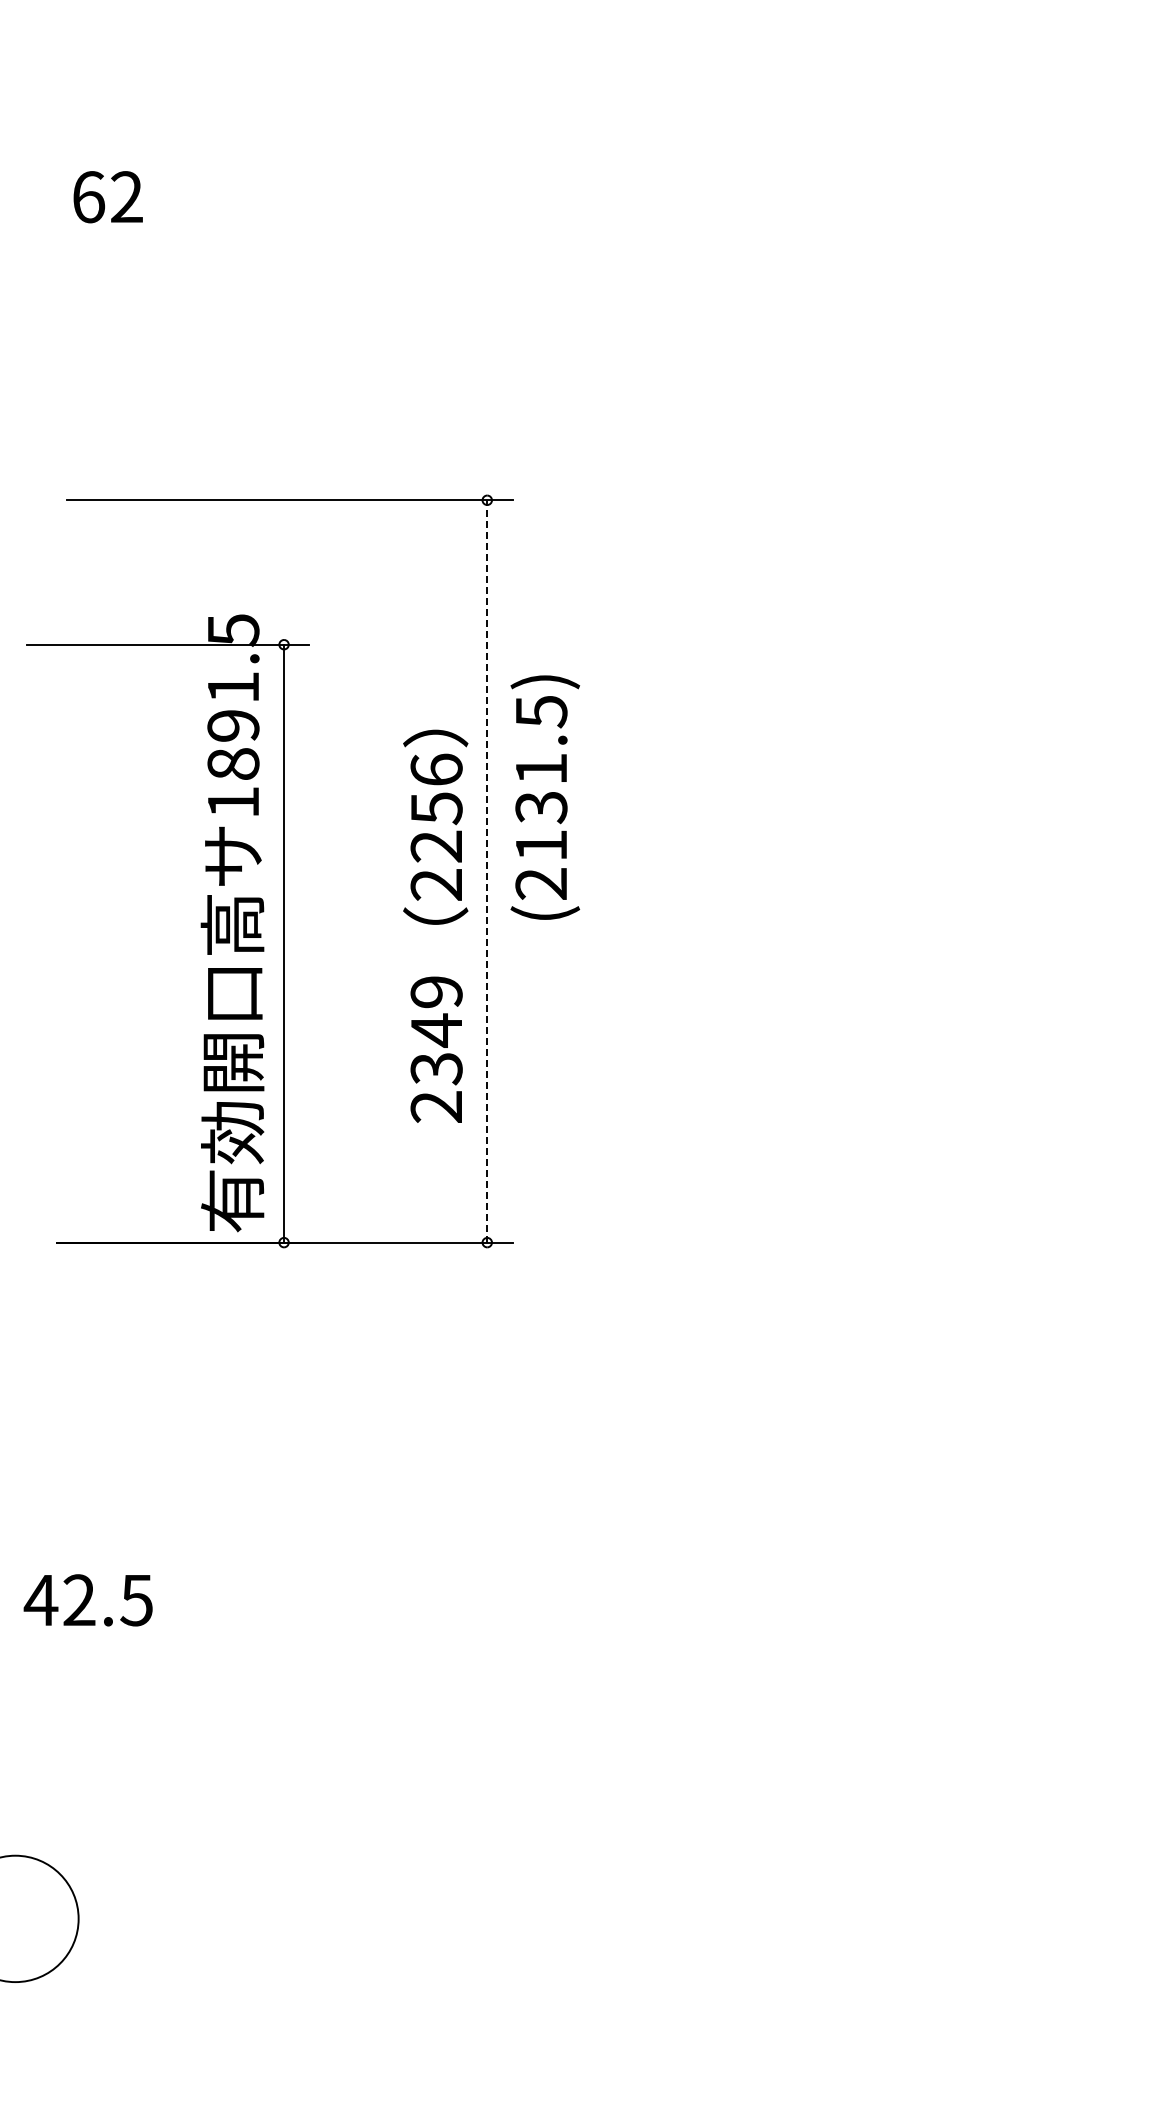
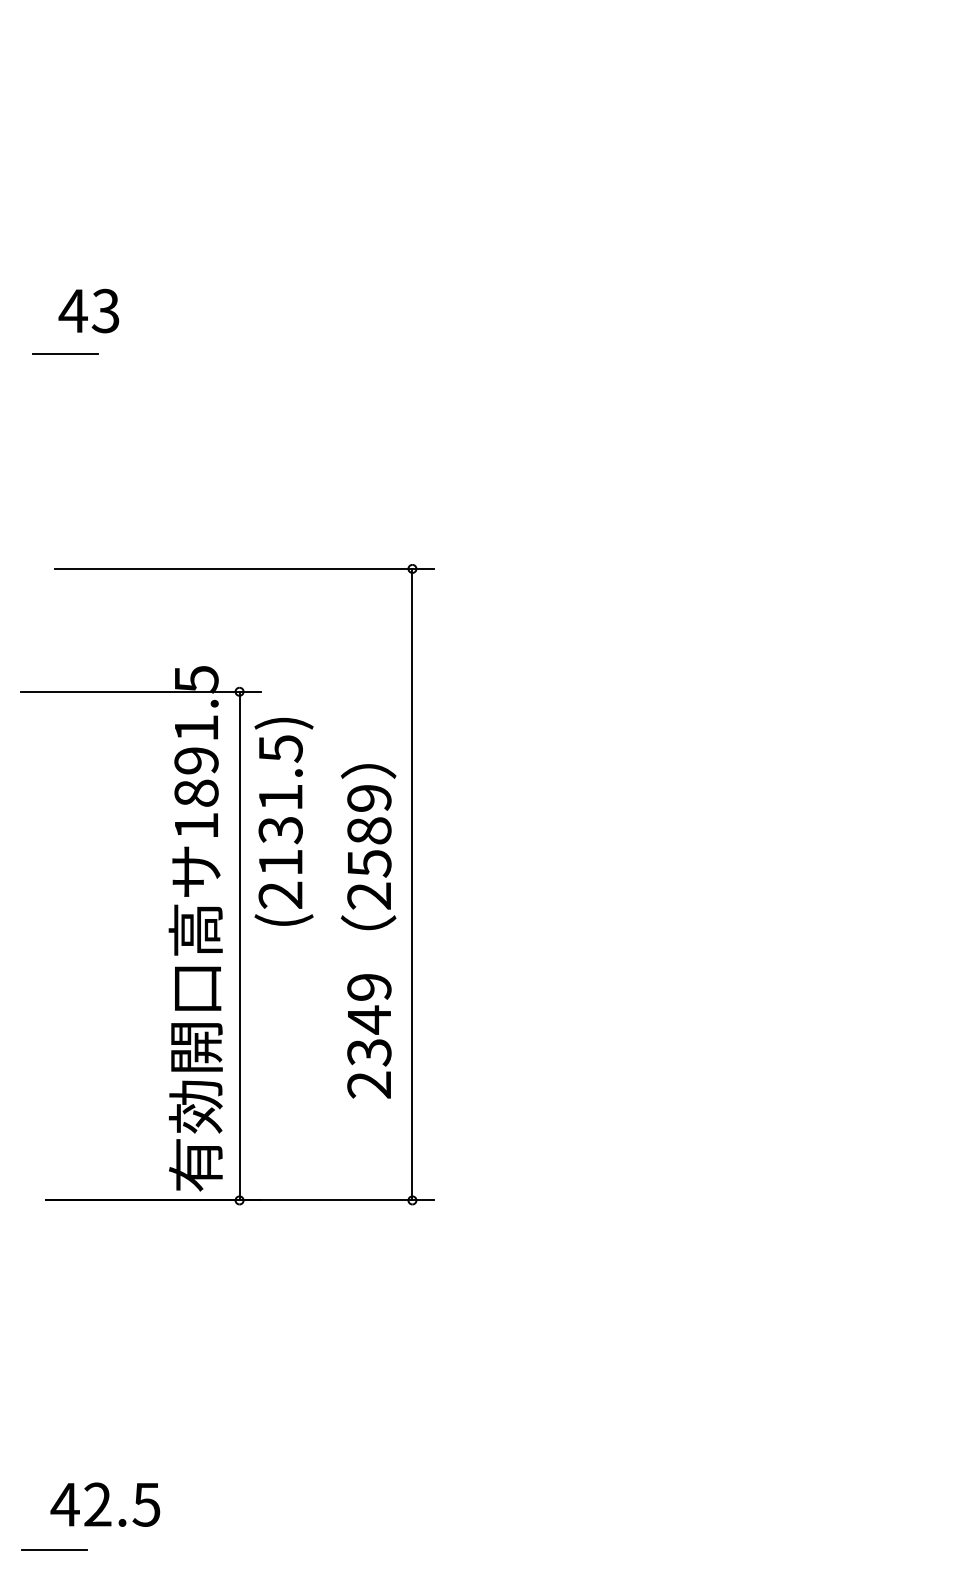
text: (106, 197) -> (88, 311), 62 -> 43
line: (79, 247) -> (65, 353), added
text: (545, 797) -> (284, 821), moved
text: (436, 808) -> (369, 831), 2256 -> 2589
line: (487, 870) -> (412, 883), dashed -> solid
text: (87, 1600) -> (104, 1504), moved
line: (66, 1653) -> (54, 1549), added

